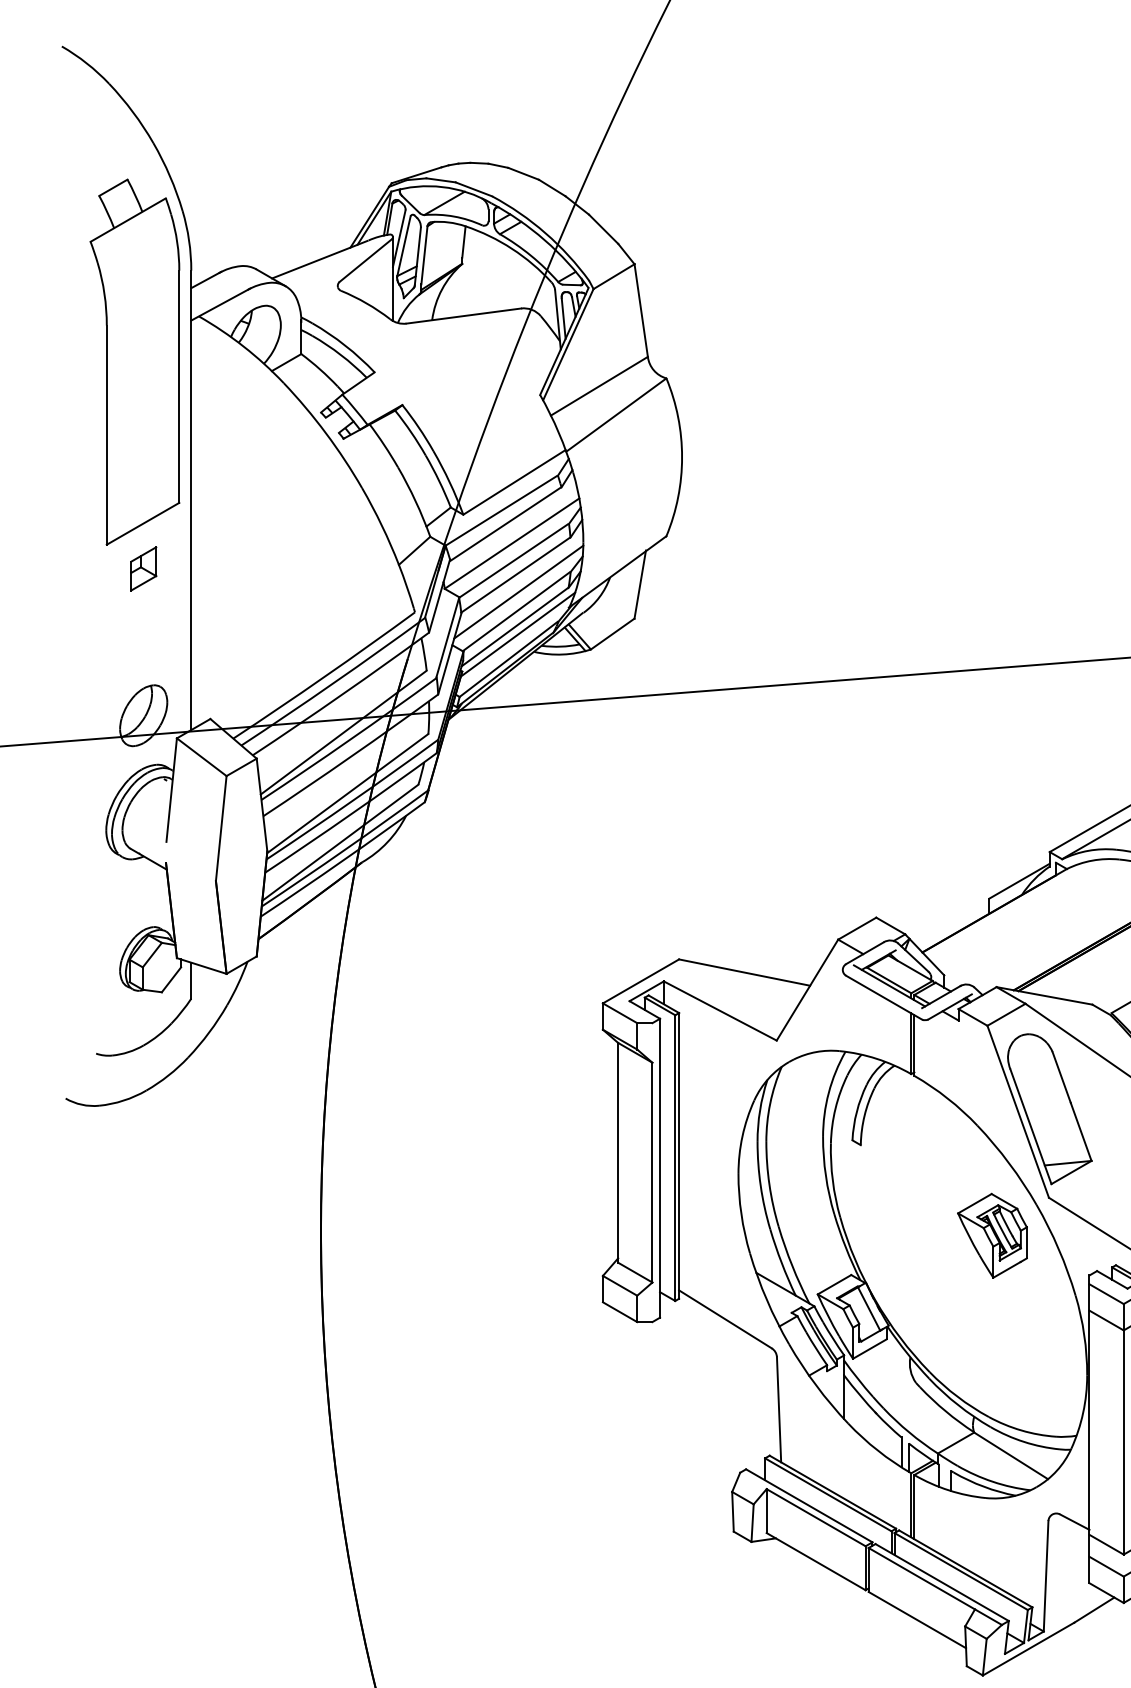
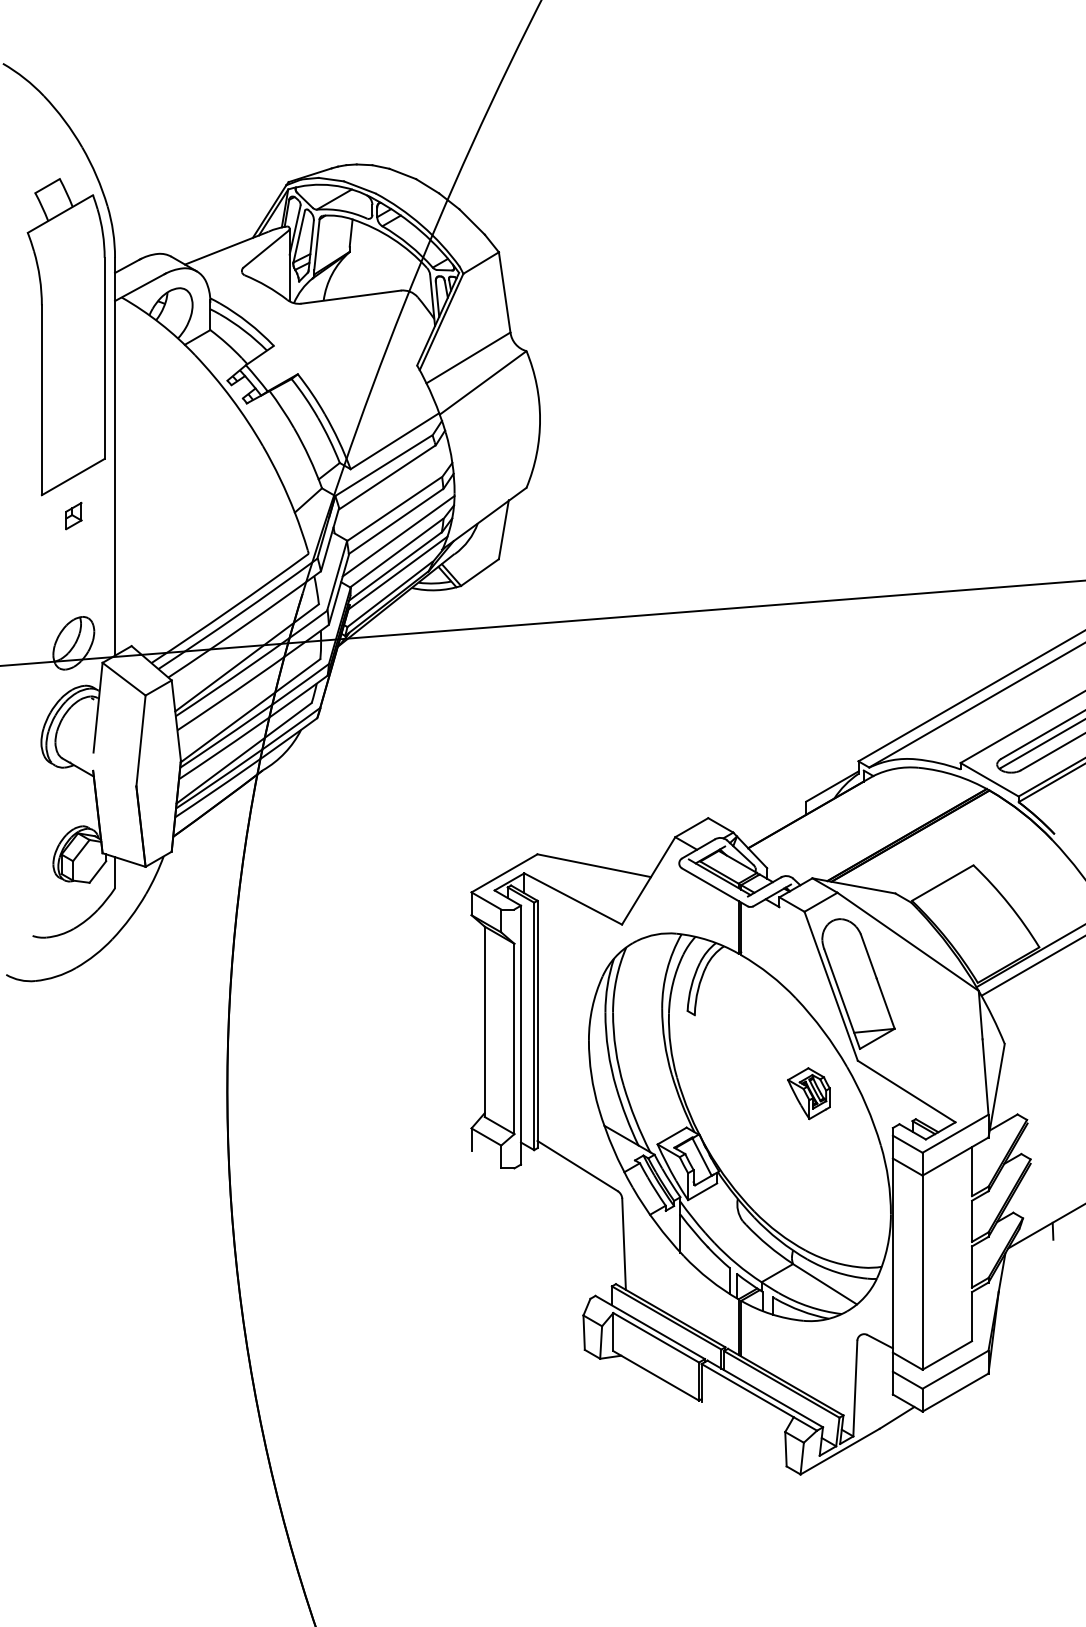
line: (511, 543) -> (392, 494), removed
part: (143, 568) -> (73, 515), size x0.7
part: (992, 1235) -> (808, 1093), size x0.7
line: (620, 1311) -> (486, 1159), removed
line: (916, 1620) -> (743, 1426), removed

